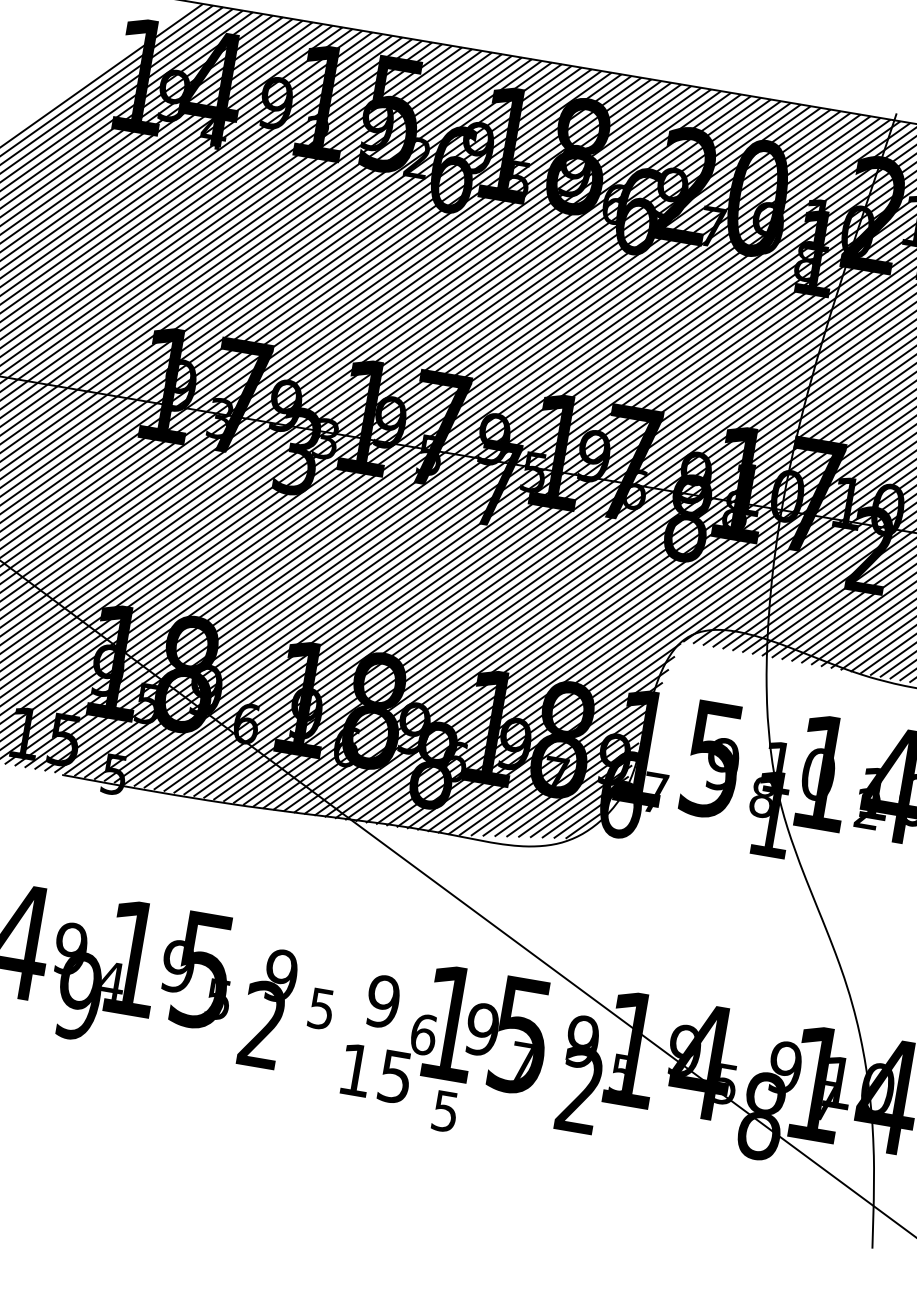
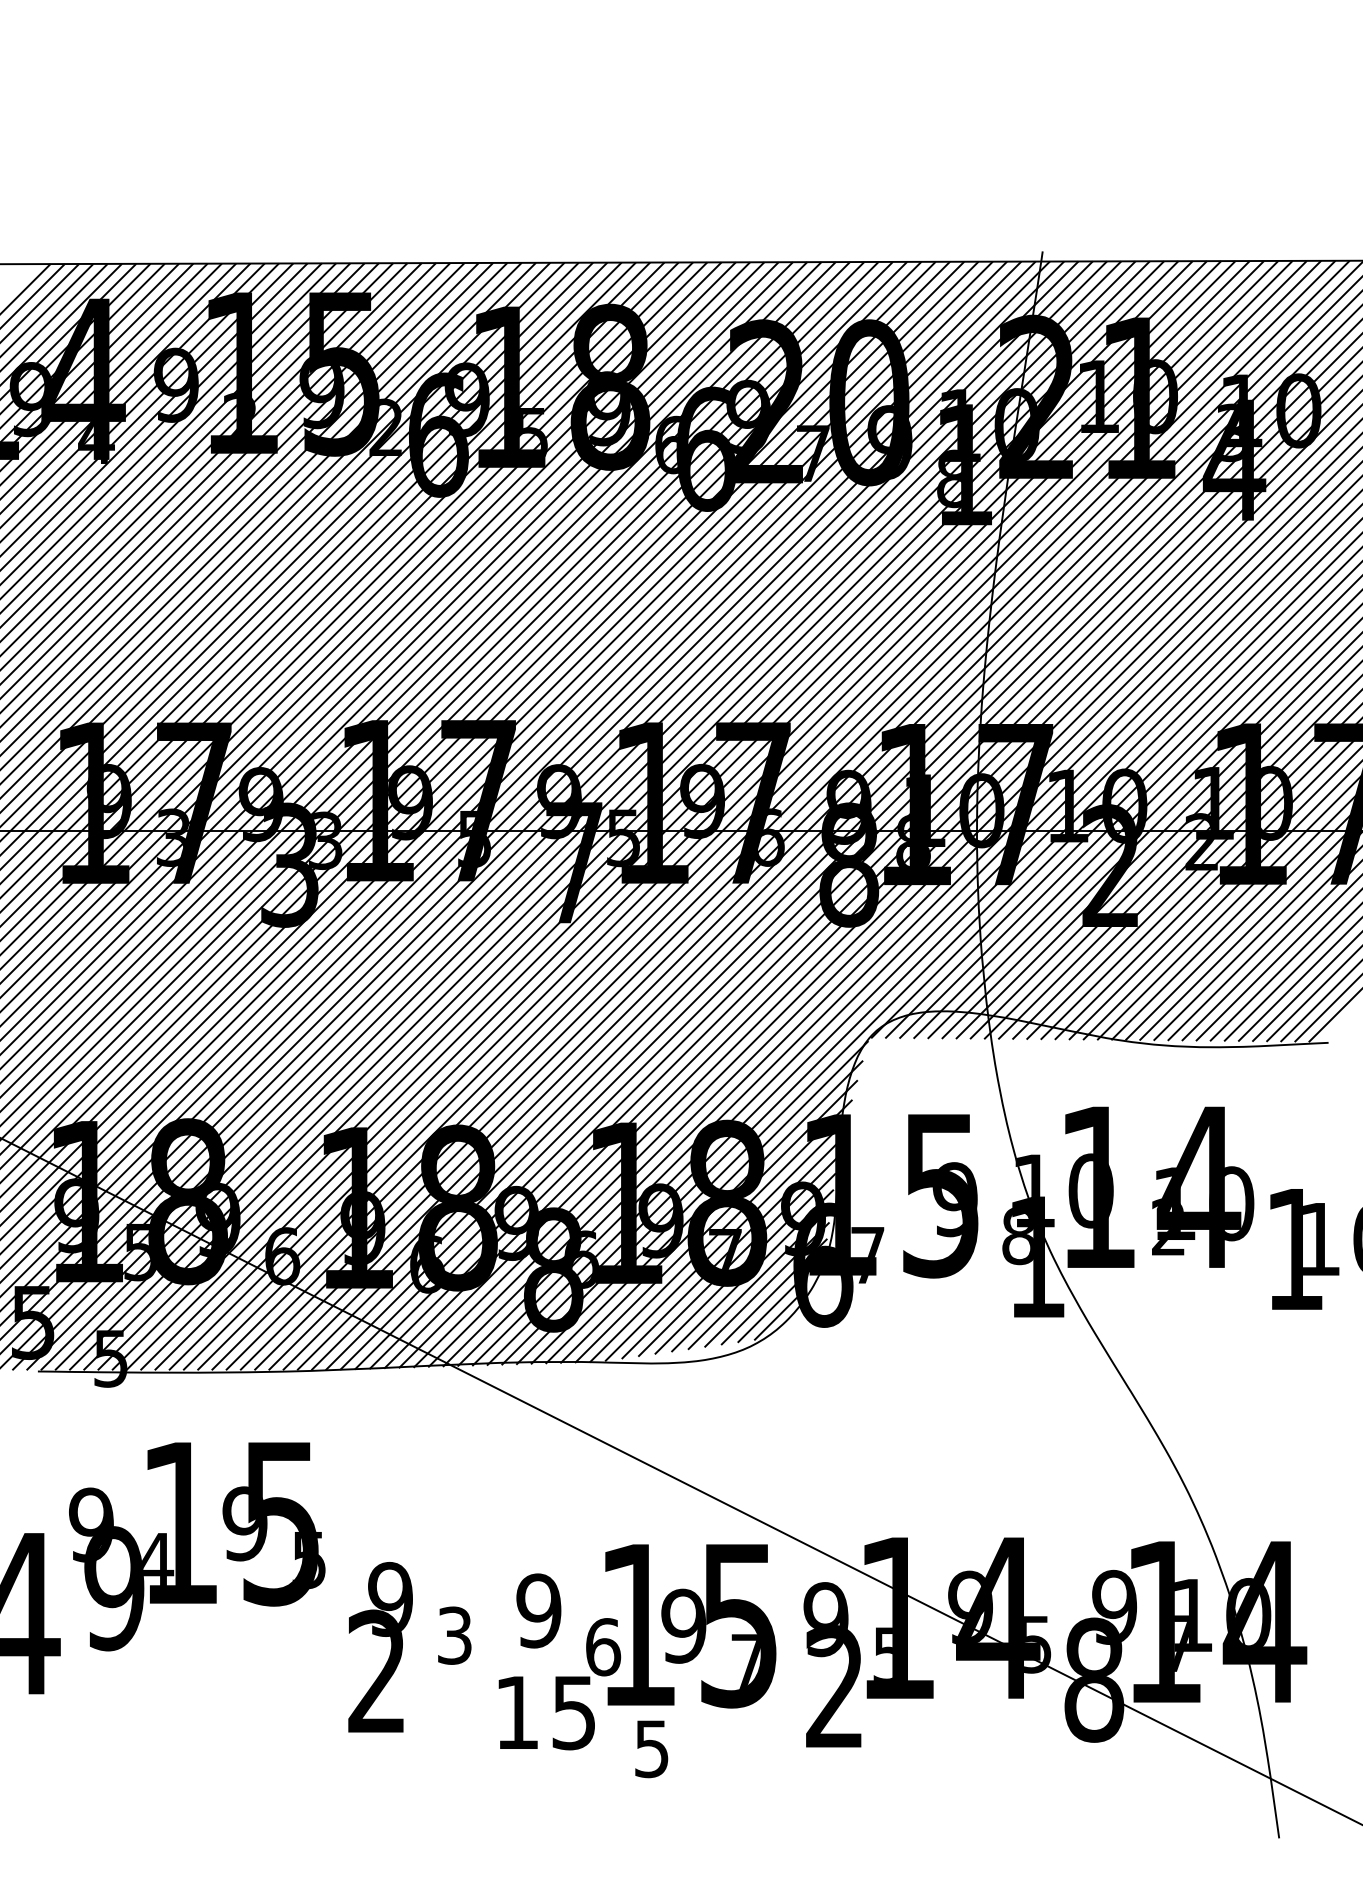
text: (142, 976) -> (197, 1546), moved
text: (321, 1008) -> (454, 1635), 5 -> 3

